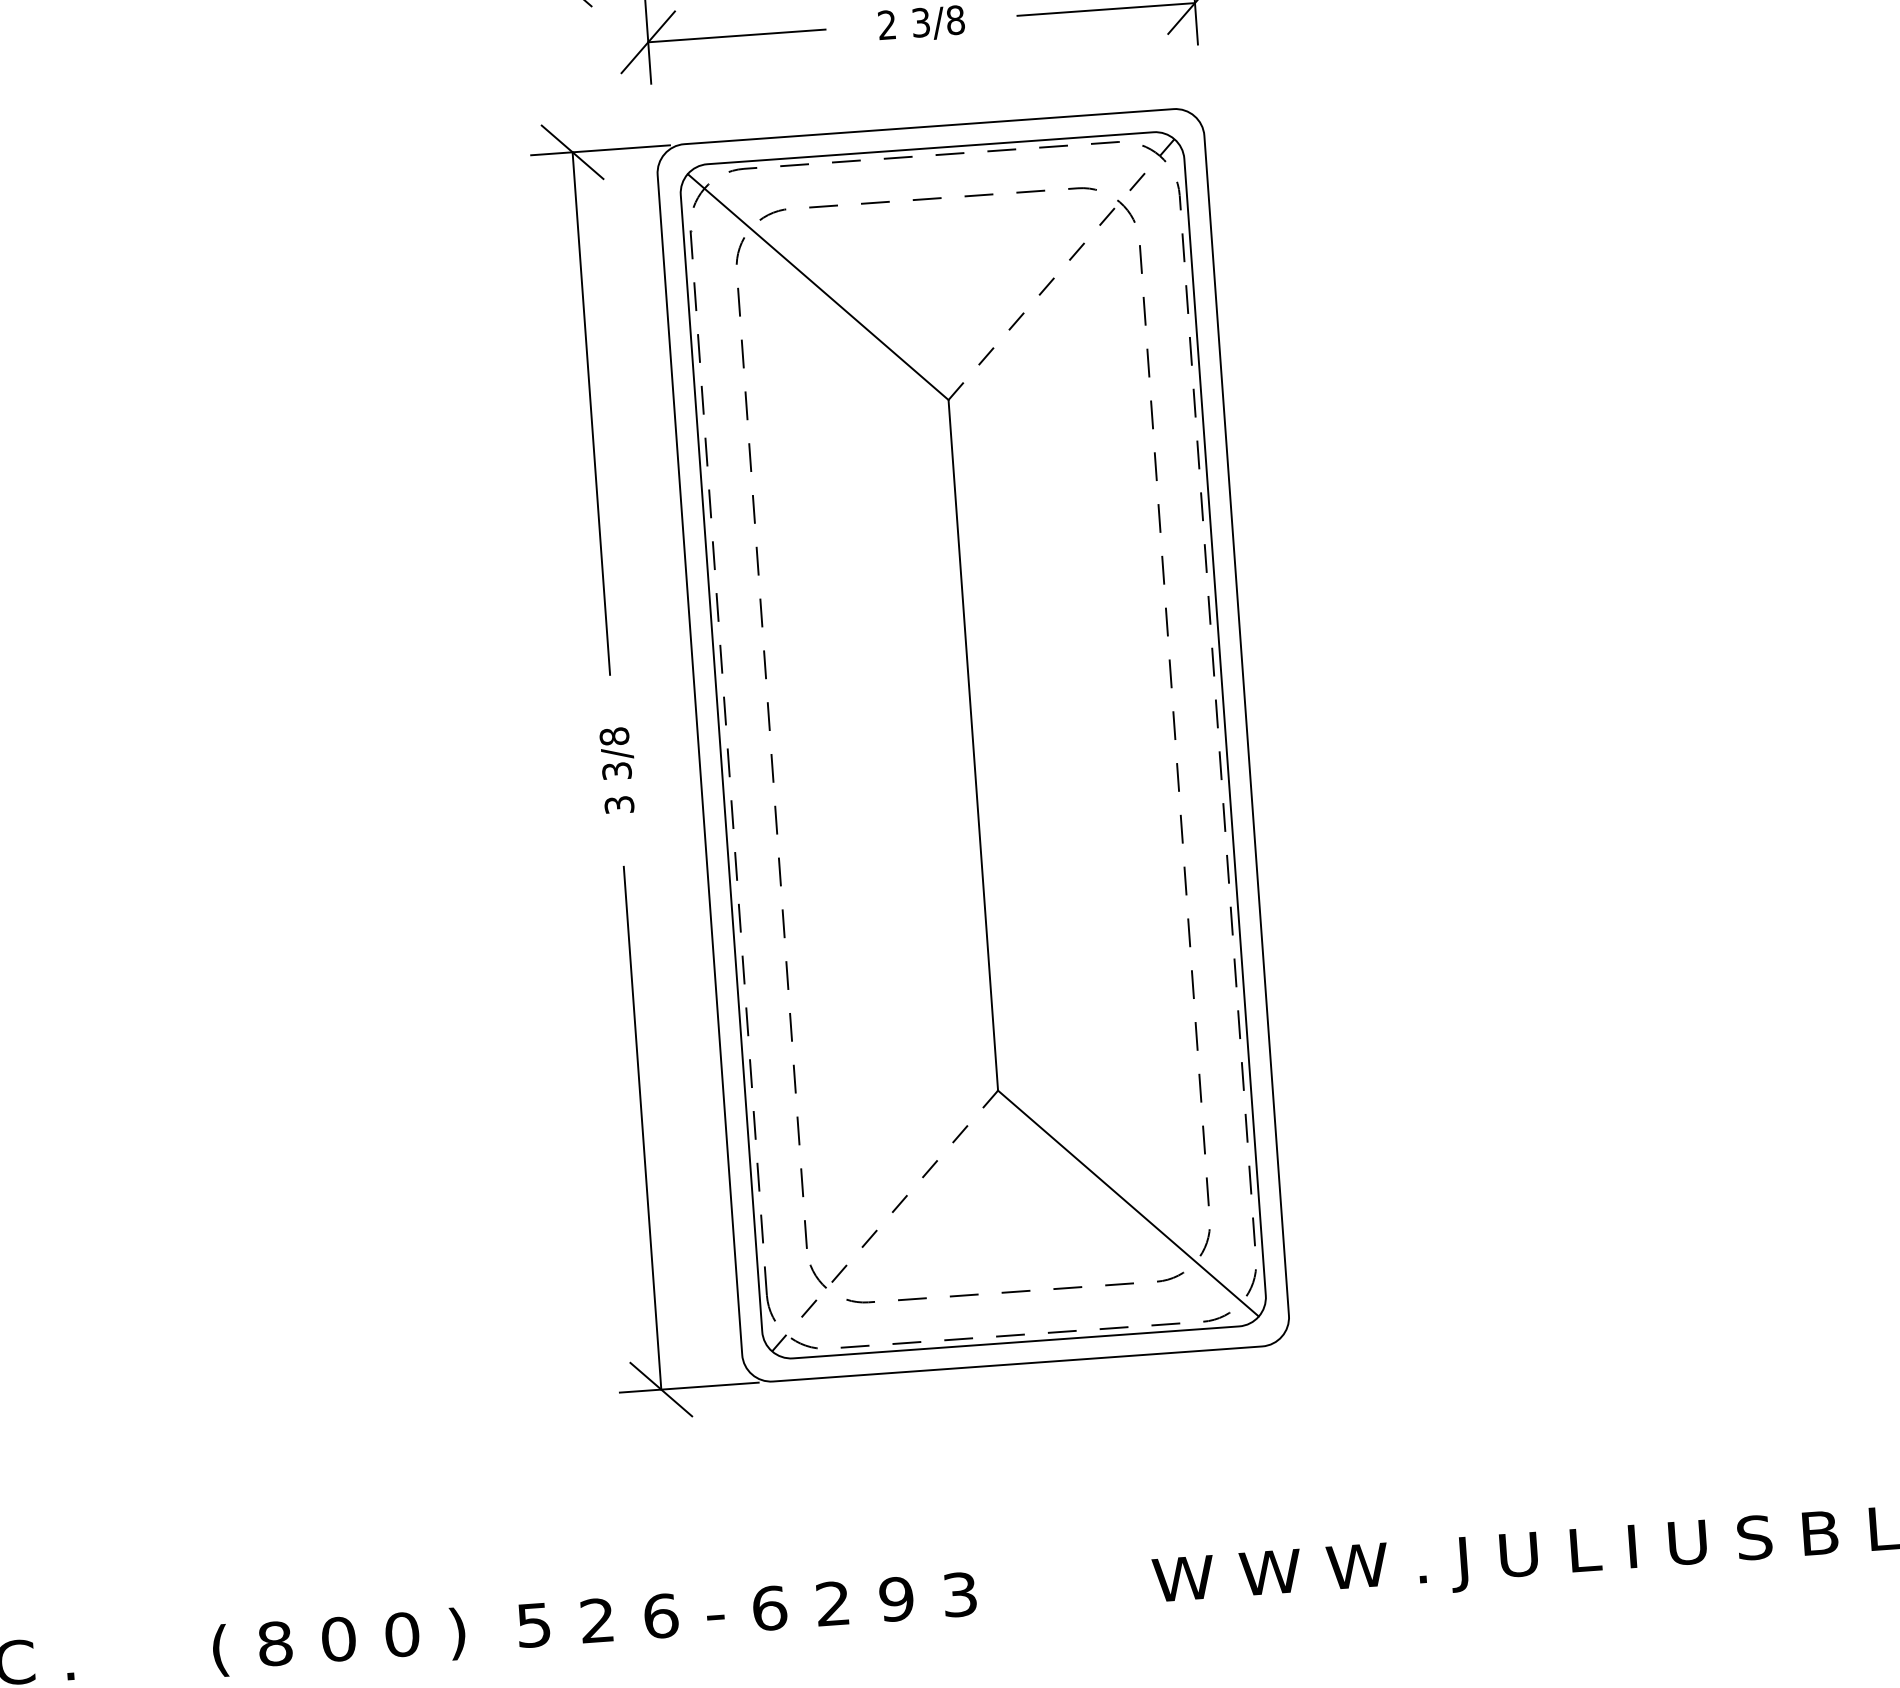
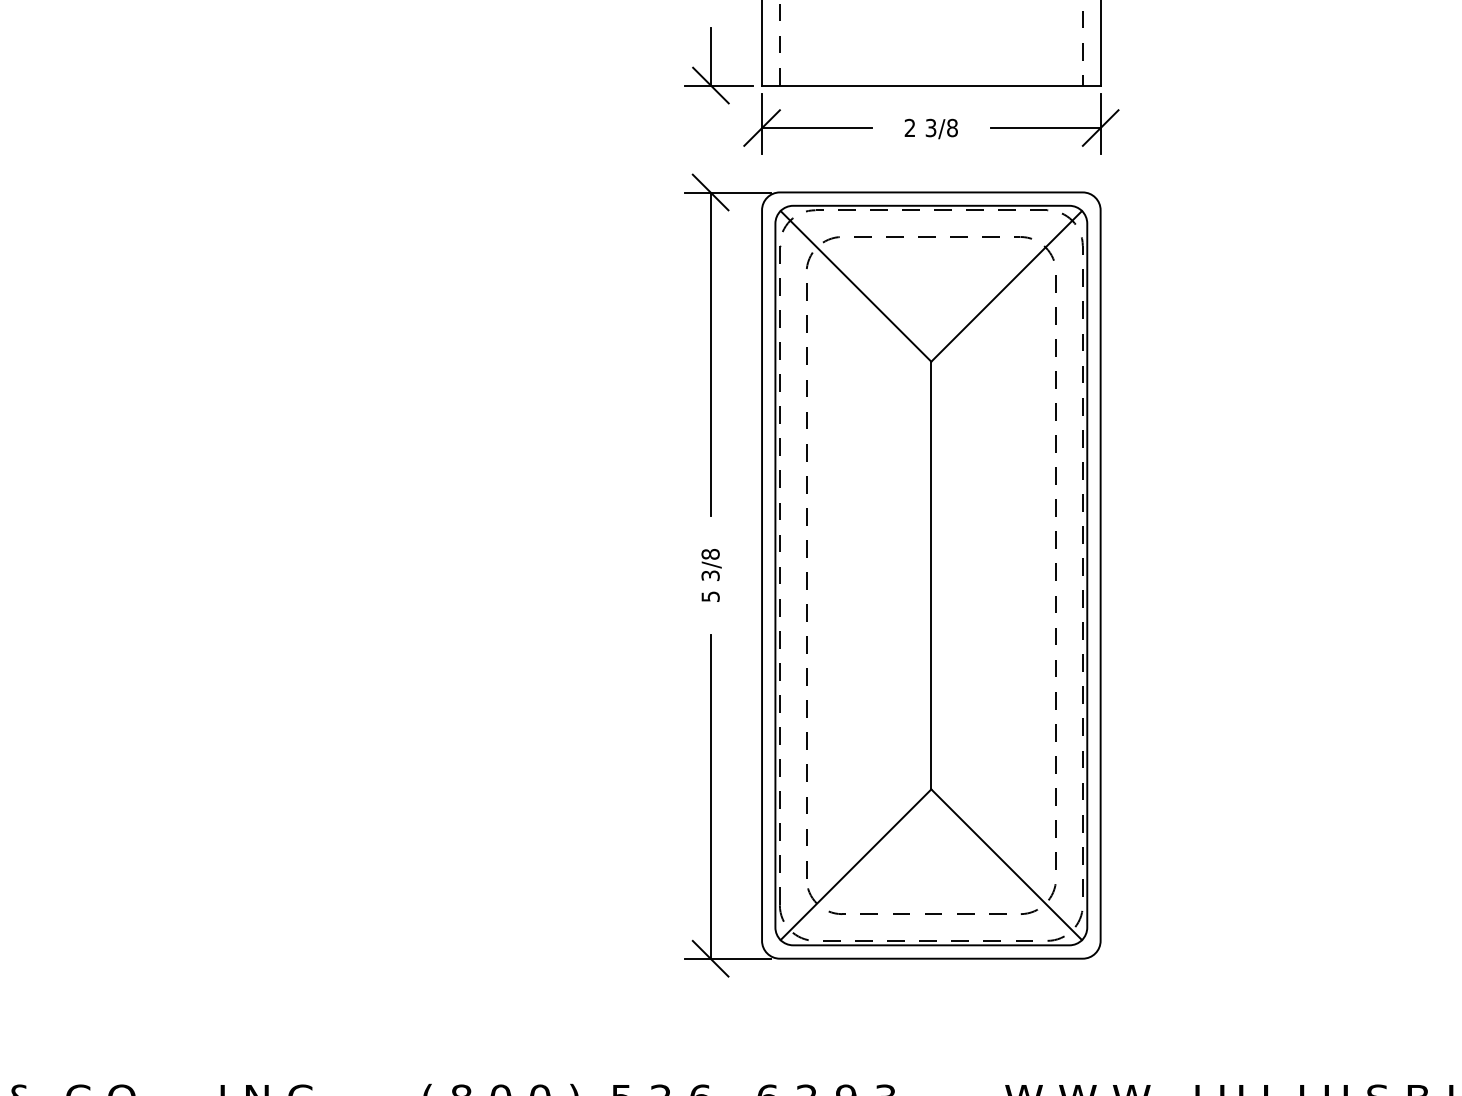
line: (1061, 269) -> (1006, 286), dashed -> solid
text: (619, 804) -> (710, 596), 3 -> 5
line: (884, 1220) -> (855, 864), dashed -> solid

